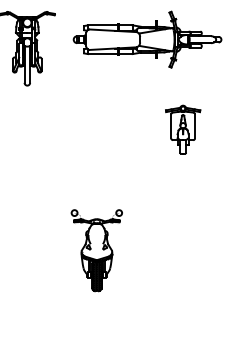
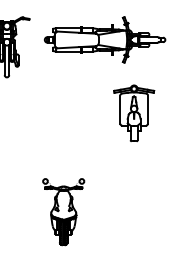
part: (182, 129) -> (133, 113), size x1.43

